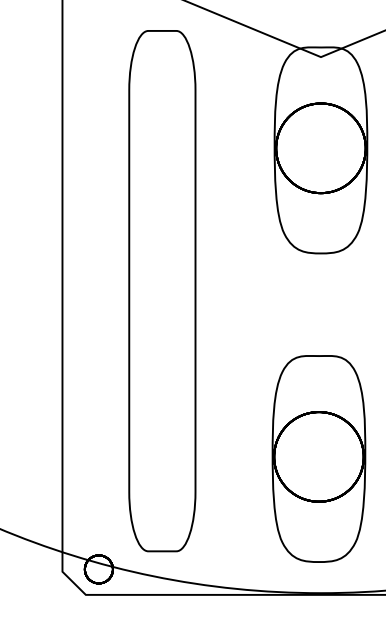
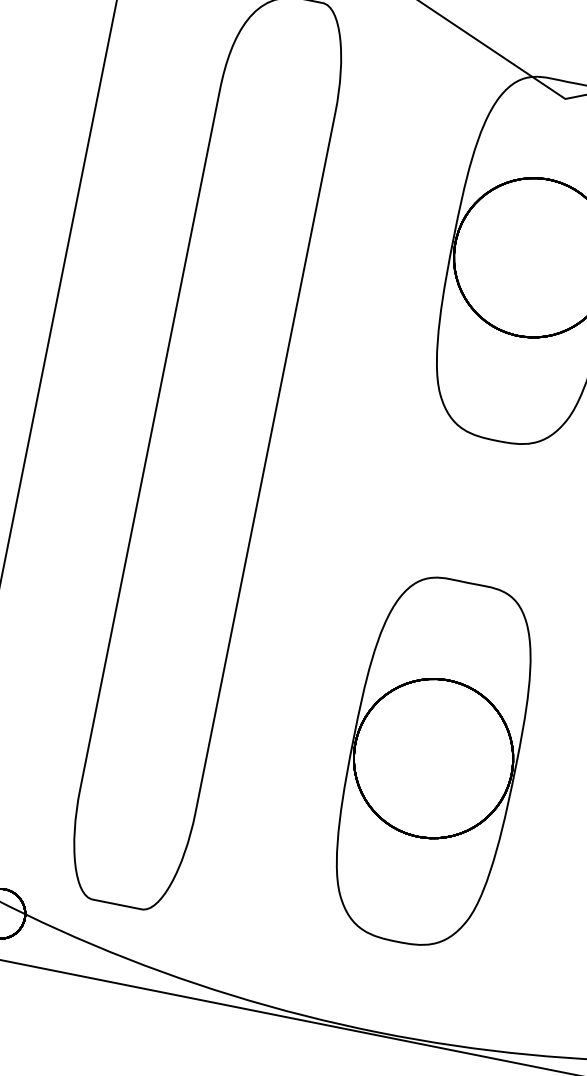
part: (318, 458) -> (432, 761), moved

